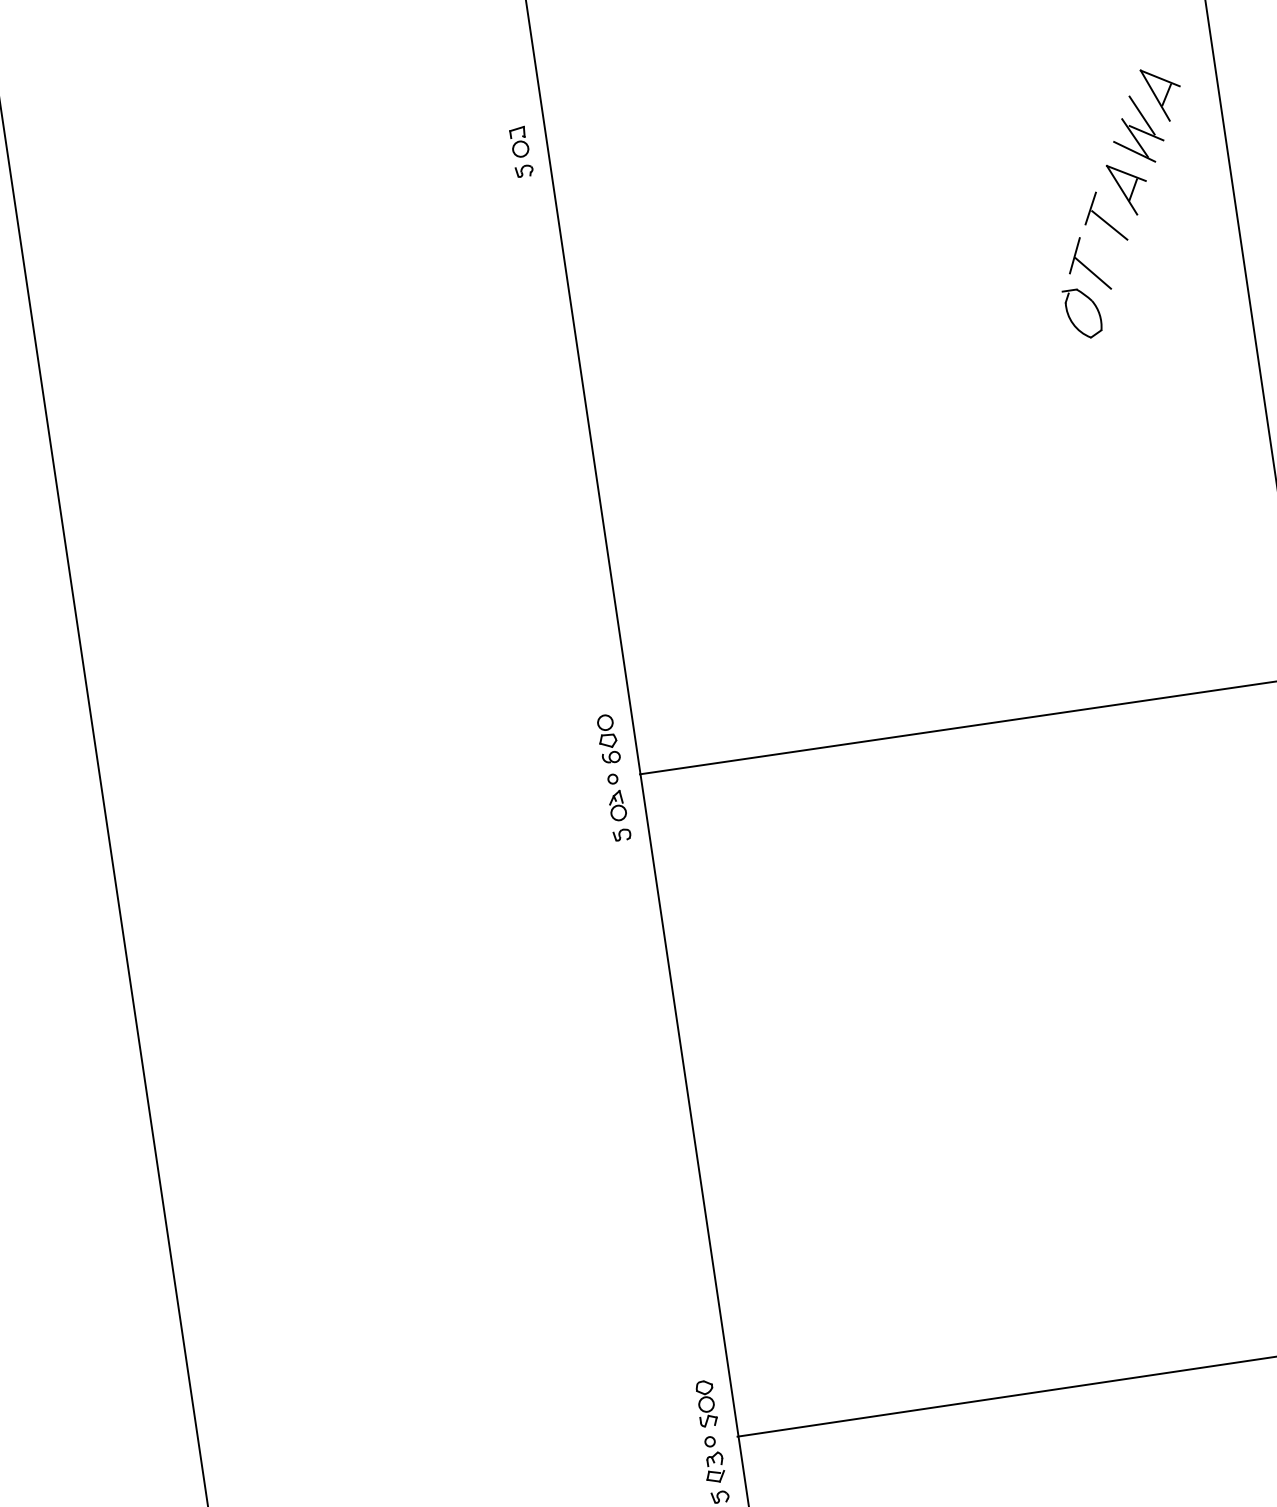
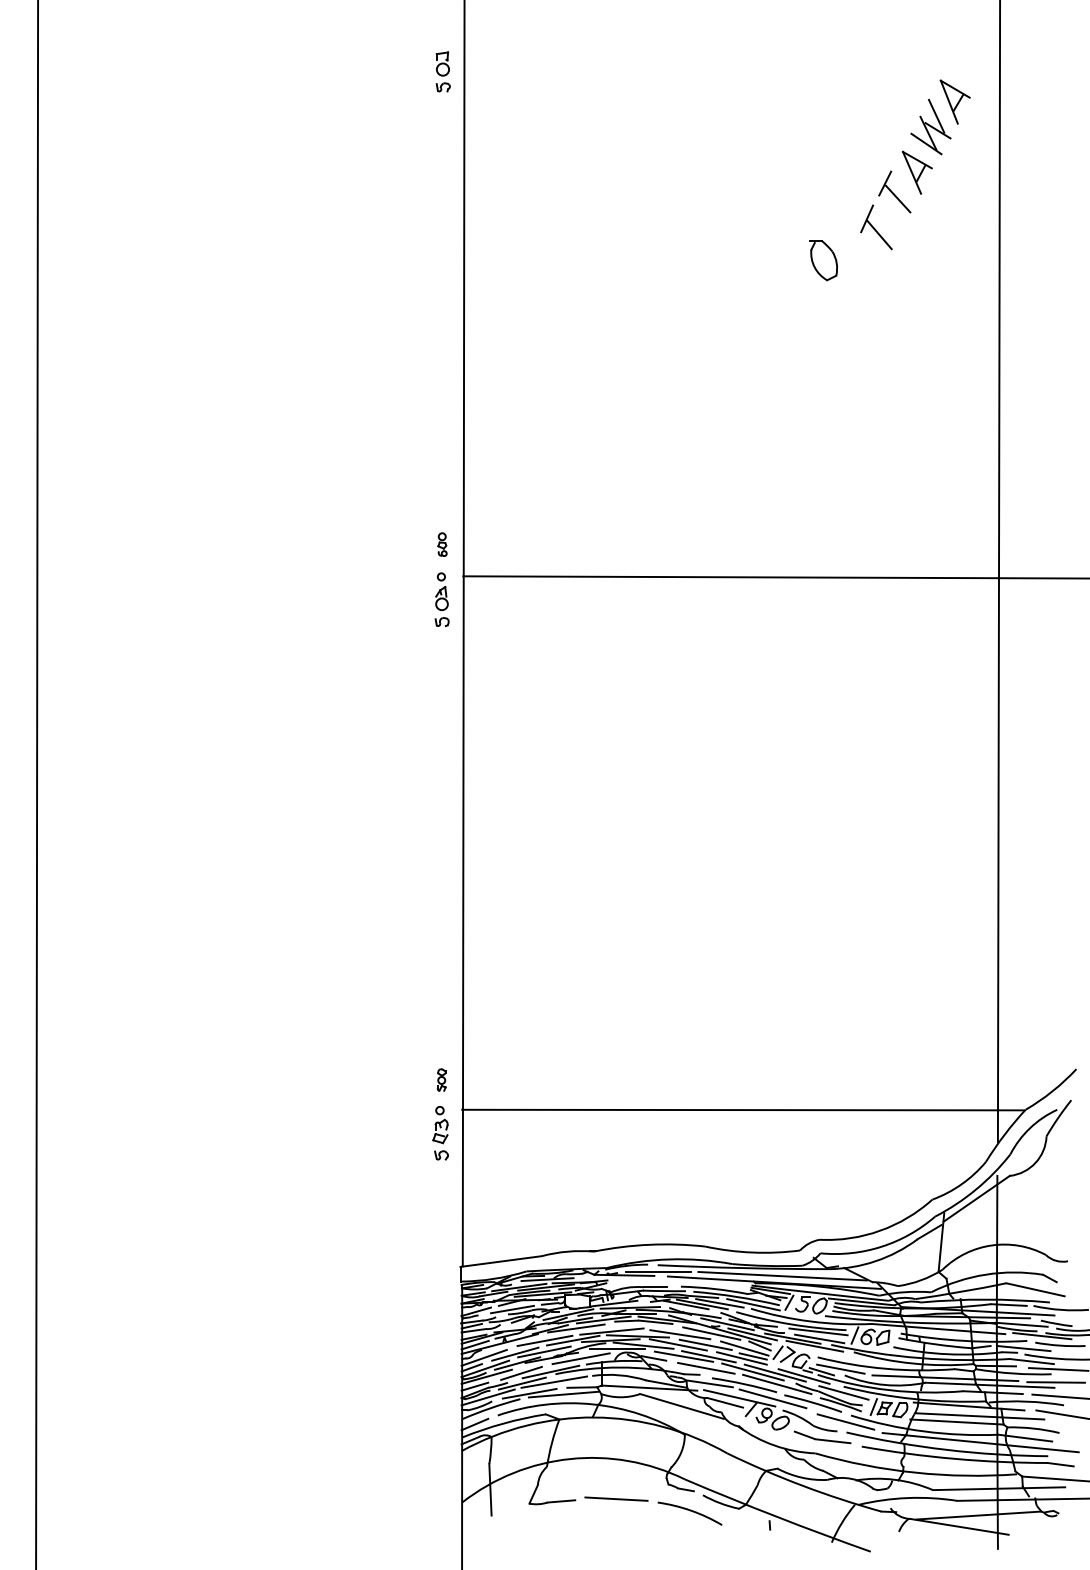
part: (1082, 313) -> (823, 260), moved
part: (608, 738) -> (442, 544), size x0.6
part: (706, 1402) -> (441, 1079), size x0.6

